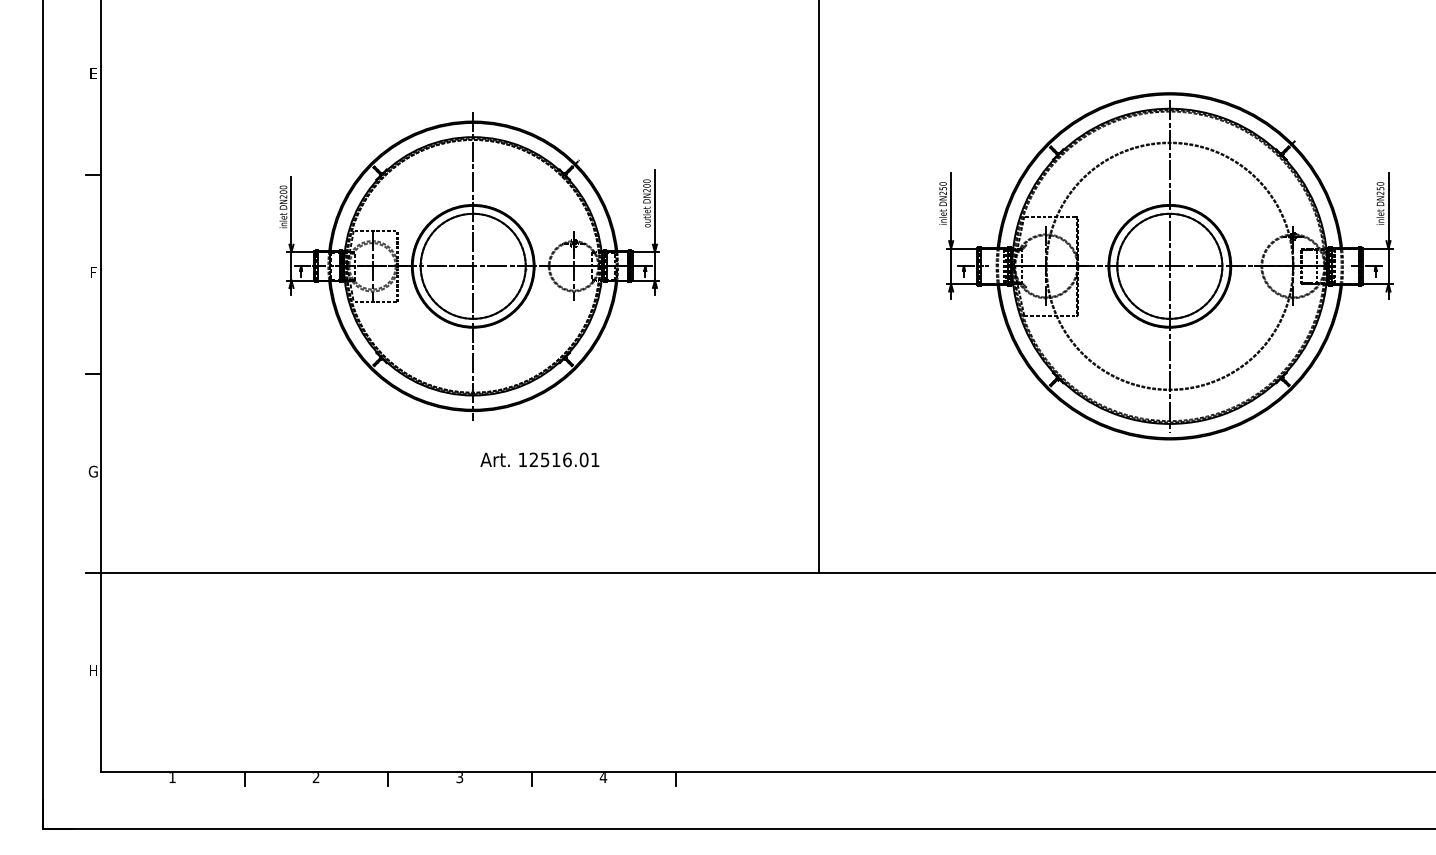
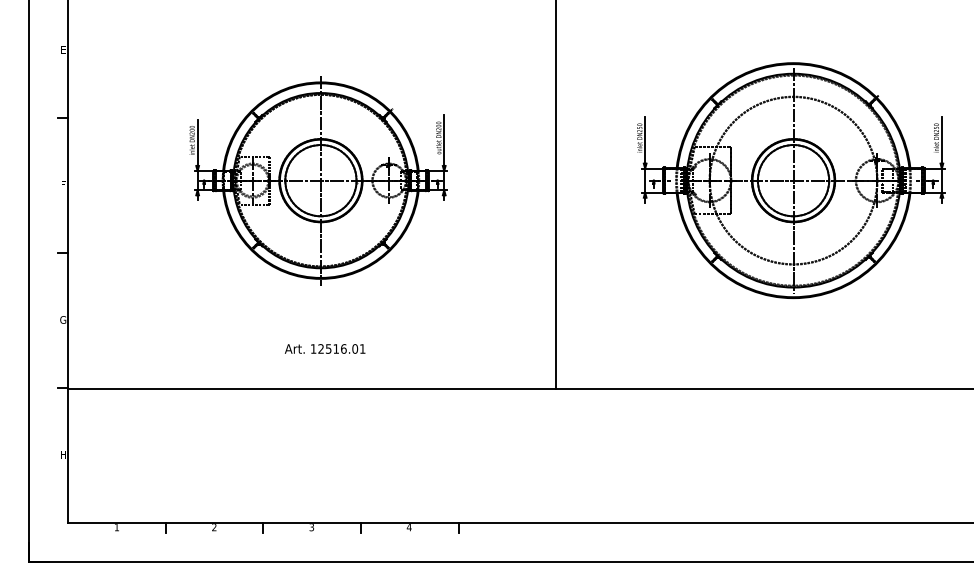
text: (540, 459) -> (325, 348), moved

